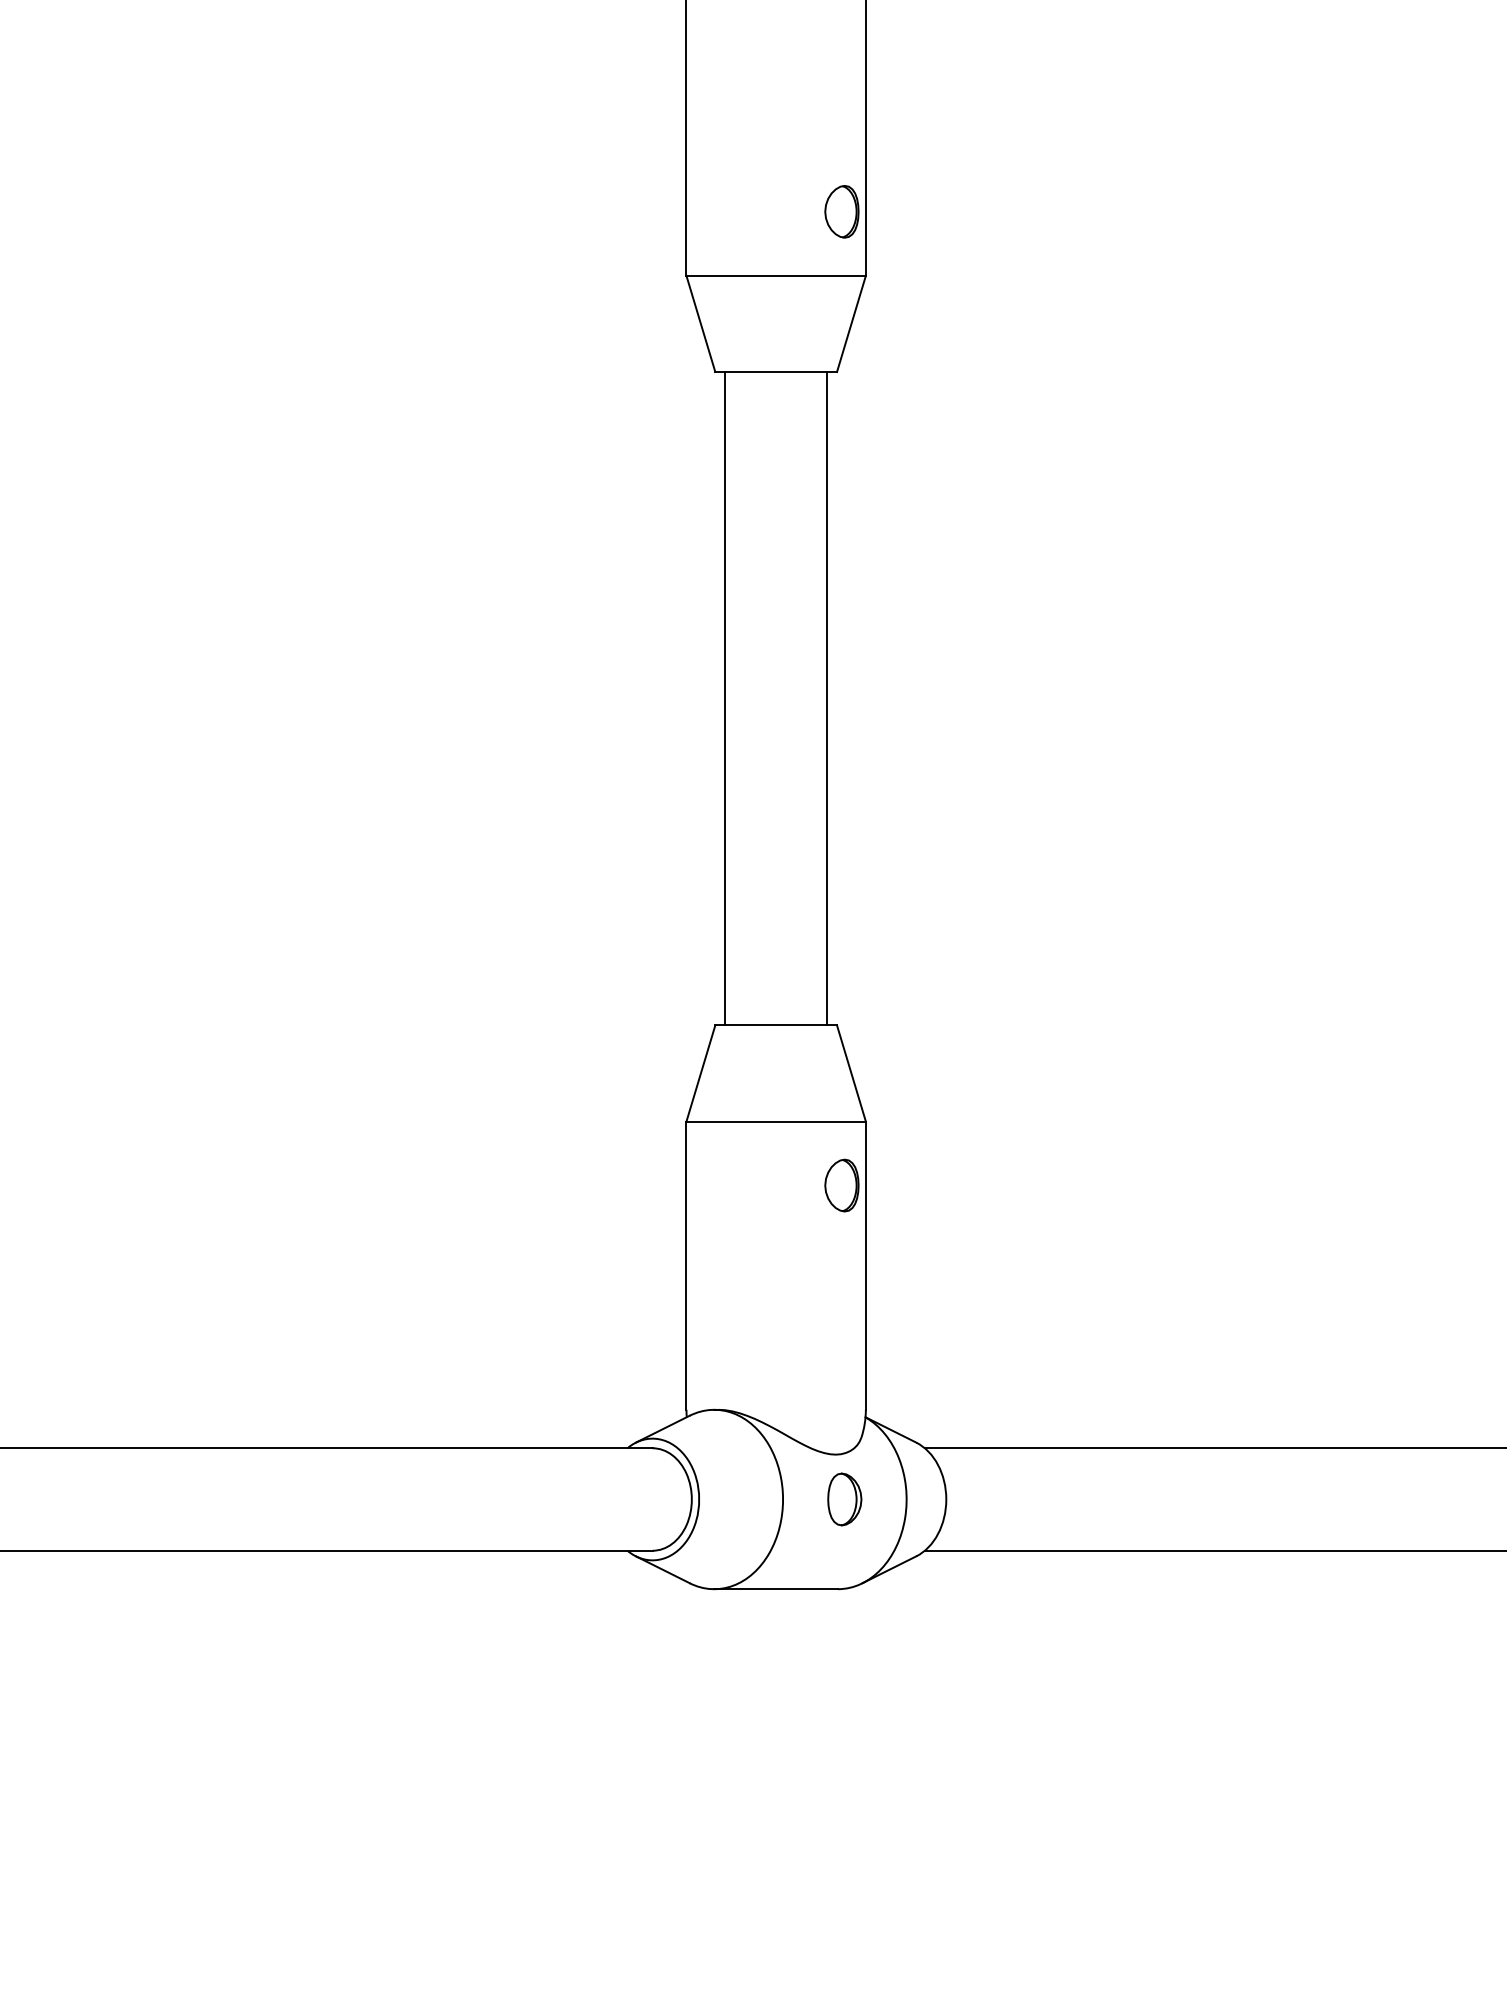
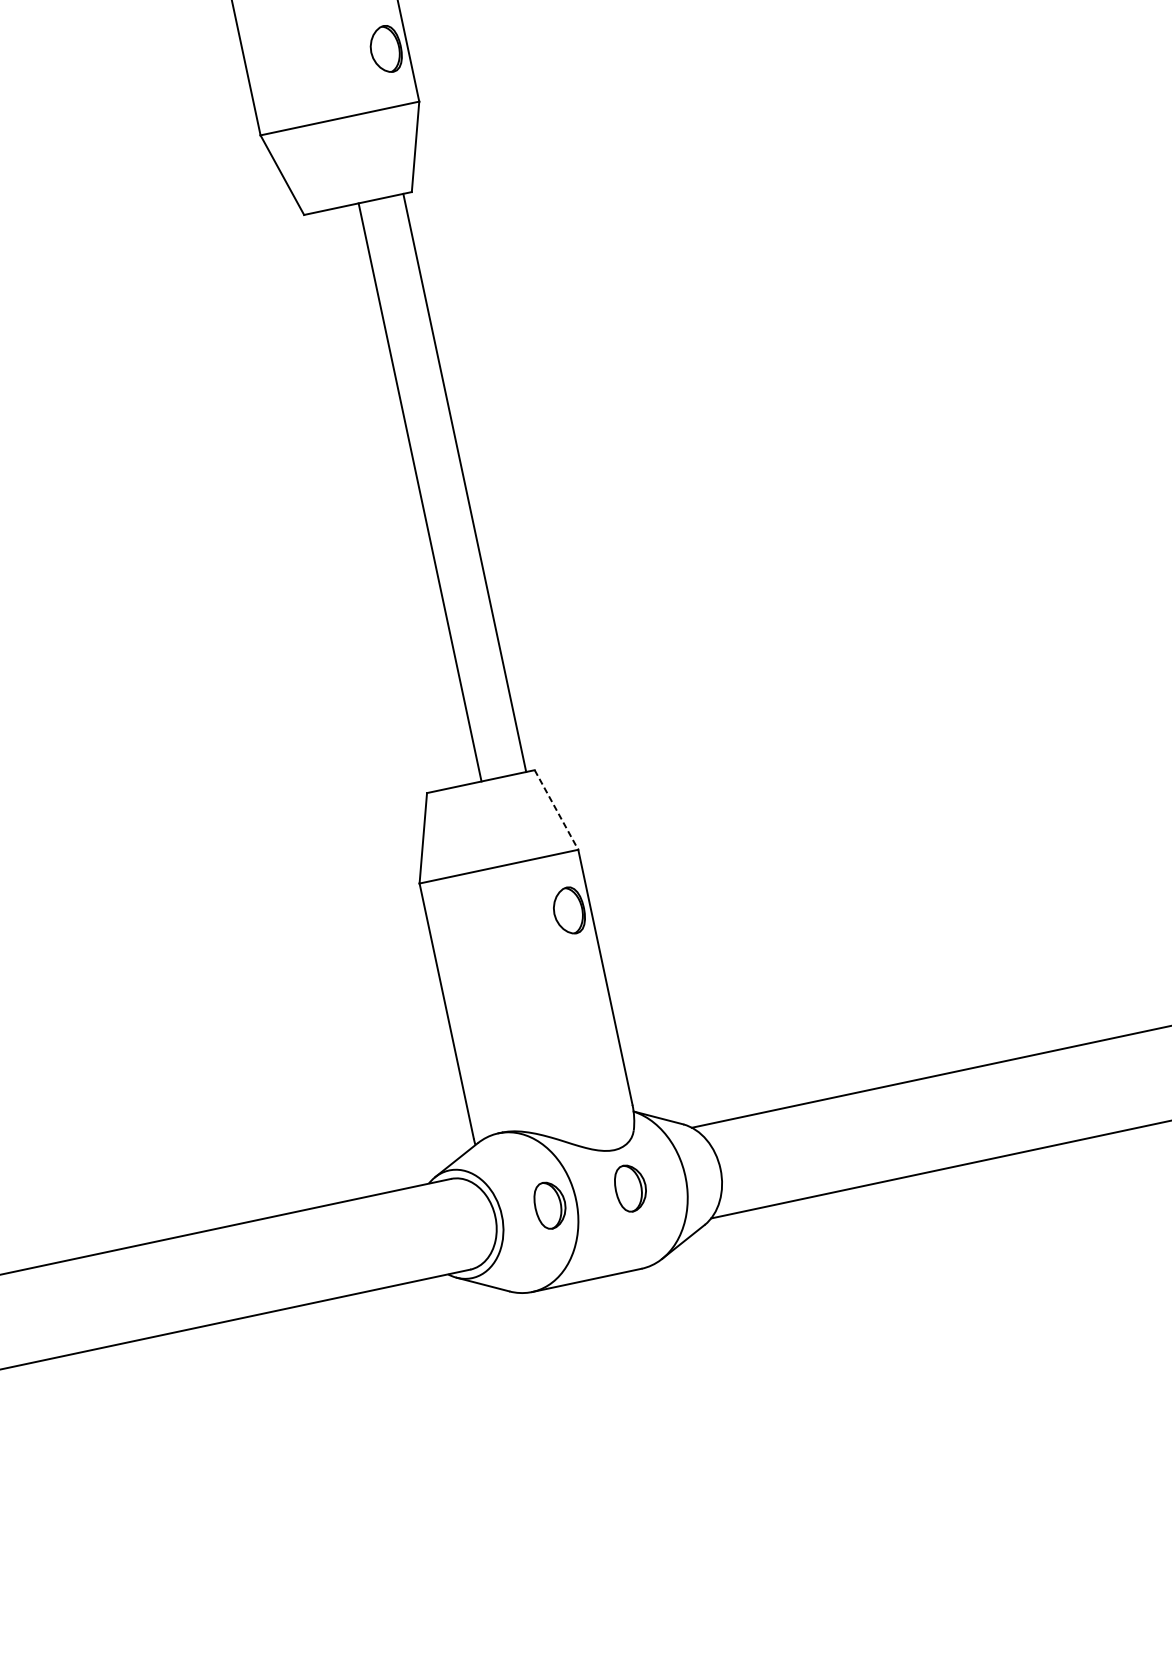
line: (724, 698) -> (419, 492), moved
line: (851, 1073) -> (556, 809), solid -> dashed
part: (753, 1499) -> (549, 1205), added

